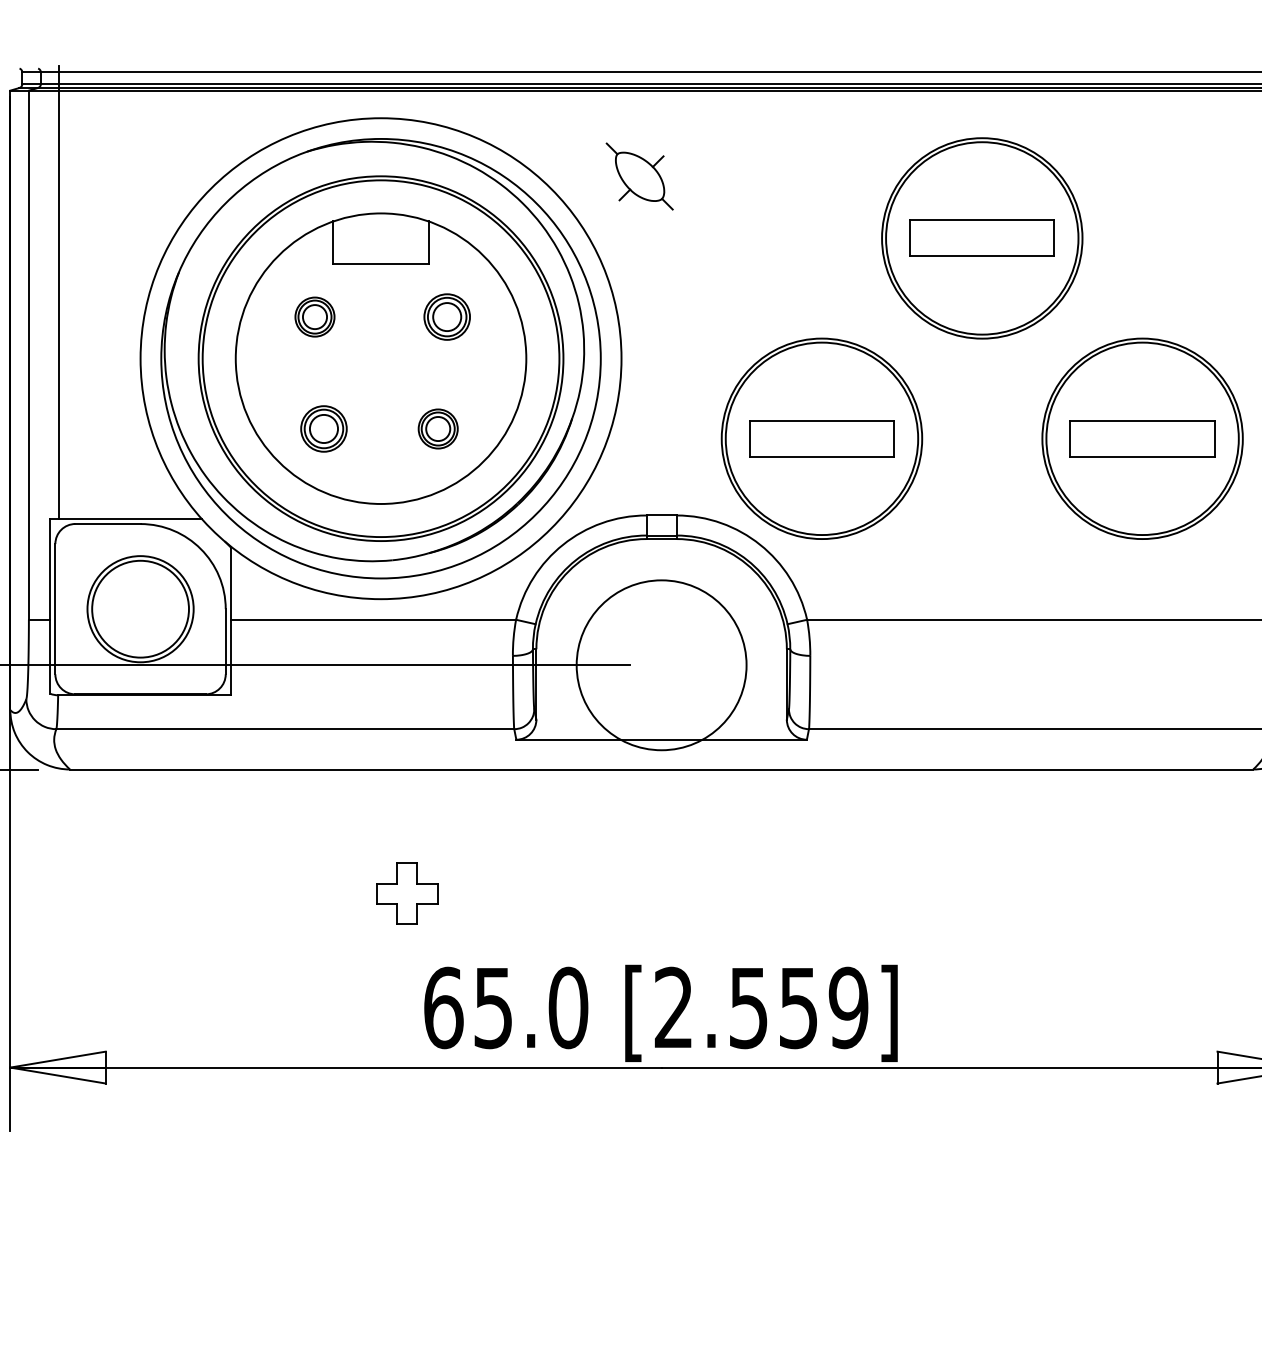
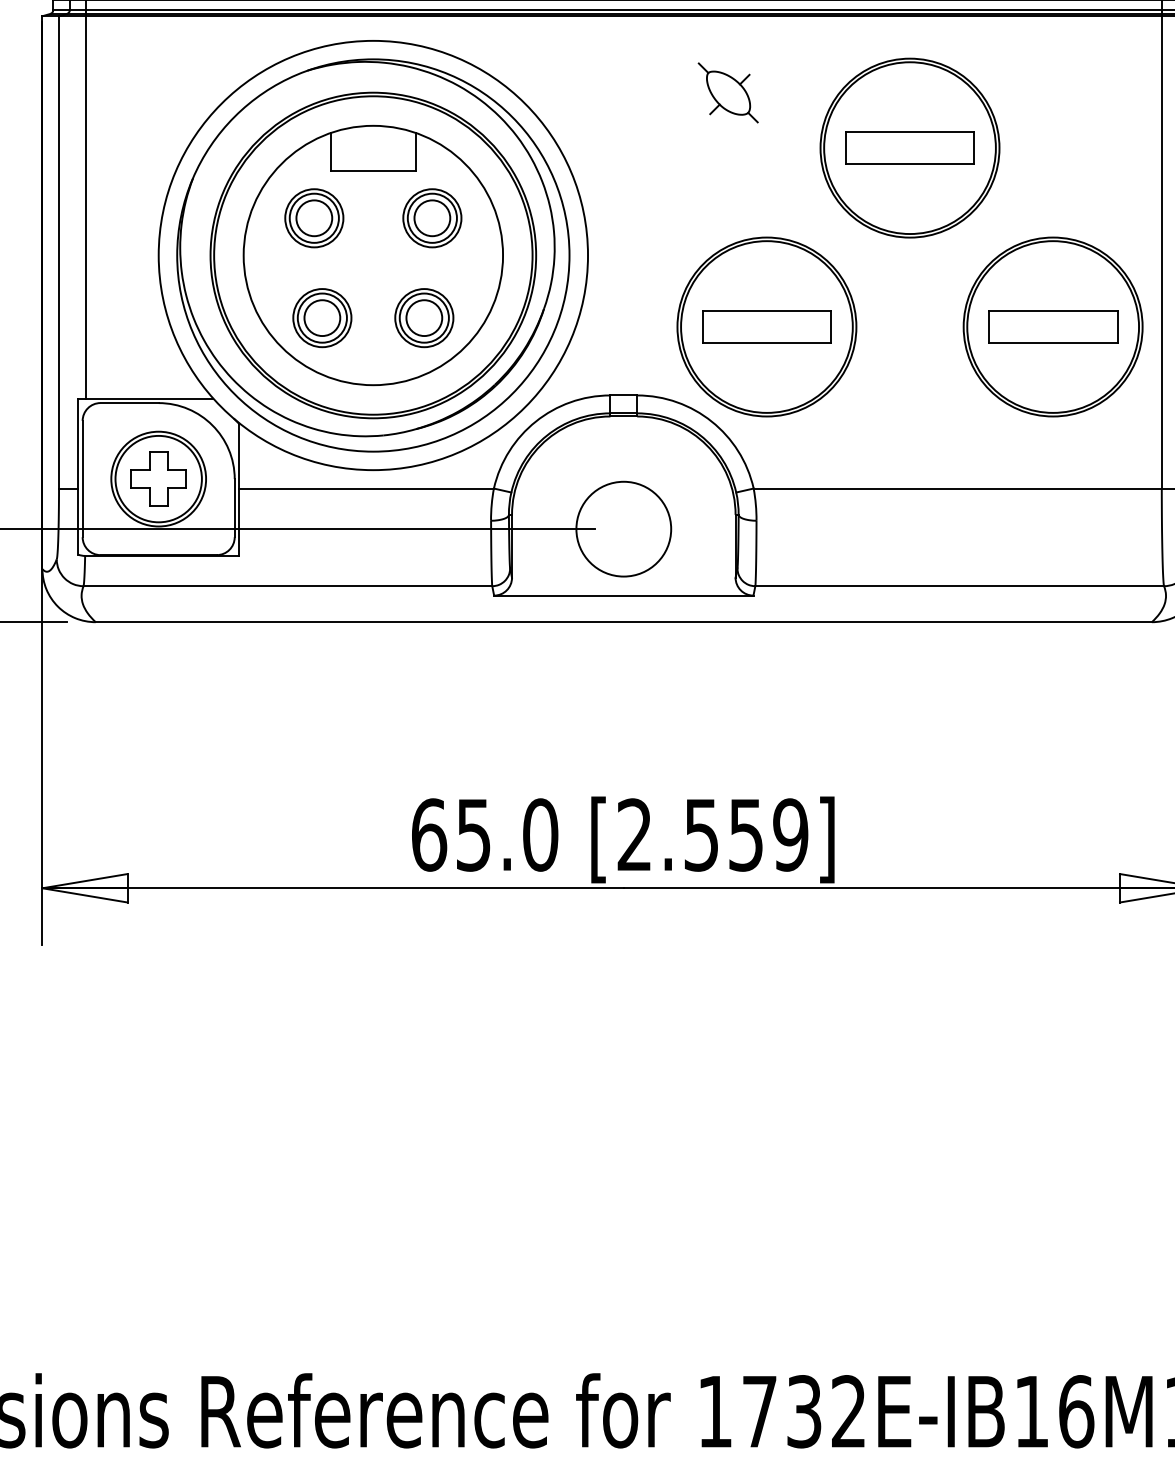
part: (638, 176) -> (727, 92), moved
part: (315, 317) -> (314, 218), size x1.67
part: (447, 317) -> (432, 218), size x1.43
part: (324, 429) -> (322, 318), size x1.43
part: (438, 429) -> (424, 318), size x1.67
circle: (661, 664) -> (623, 528), size x0.62
part: (406, 893) -> (158, 478), moved

